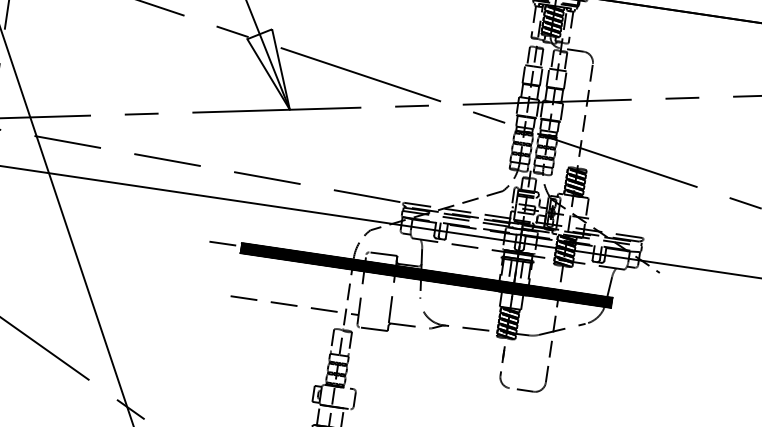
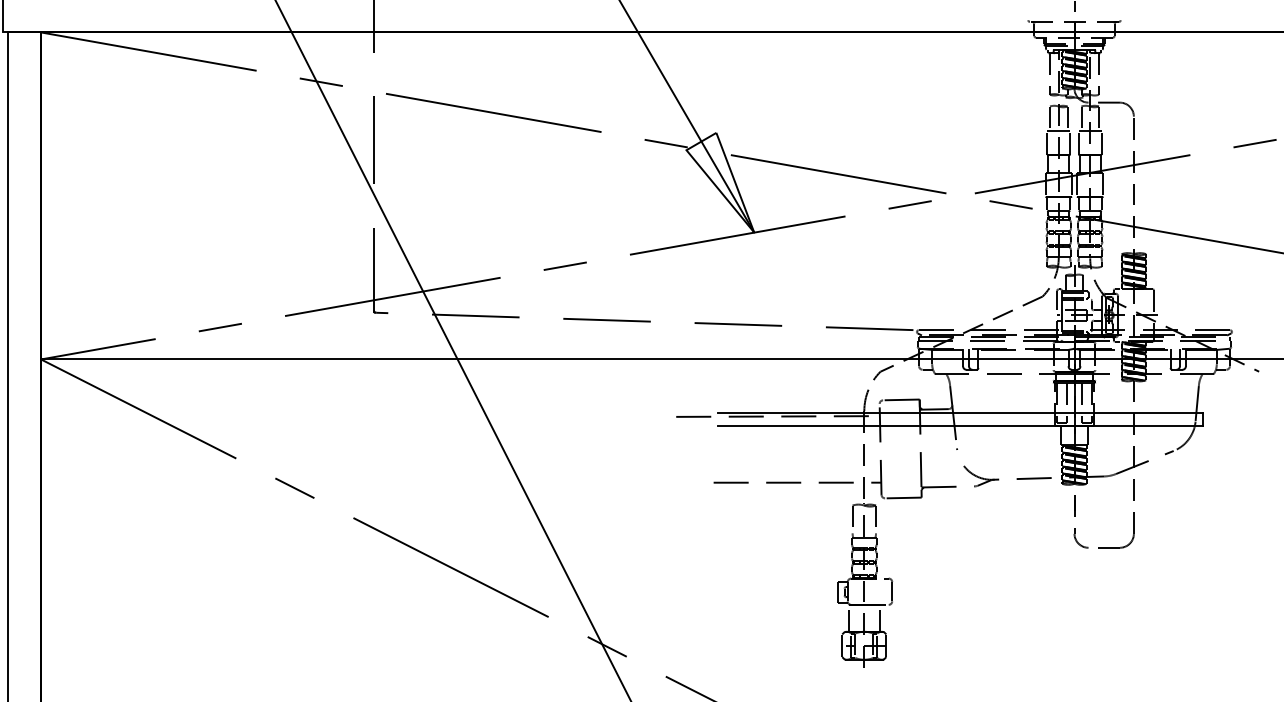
hatch: (426, 274) -> (960, 418), removed

